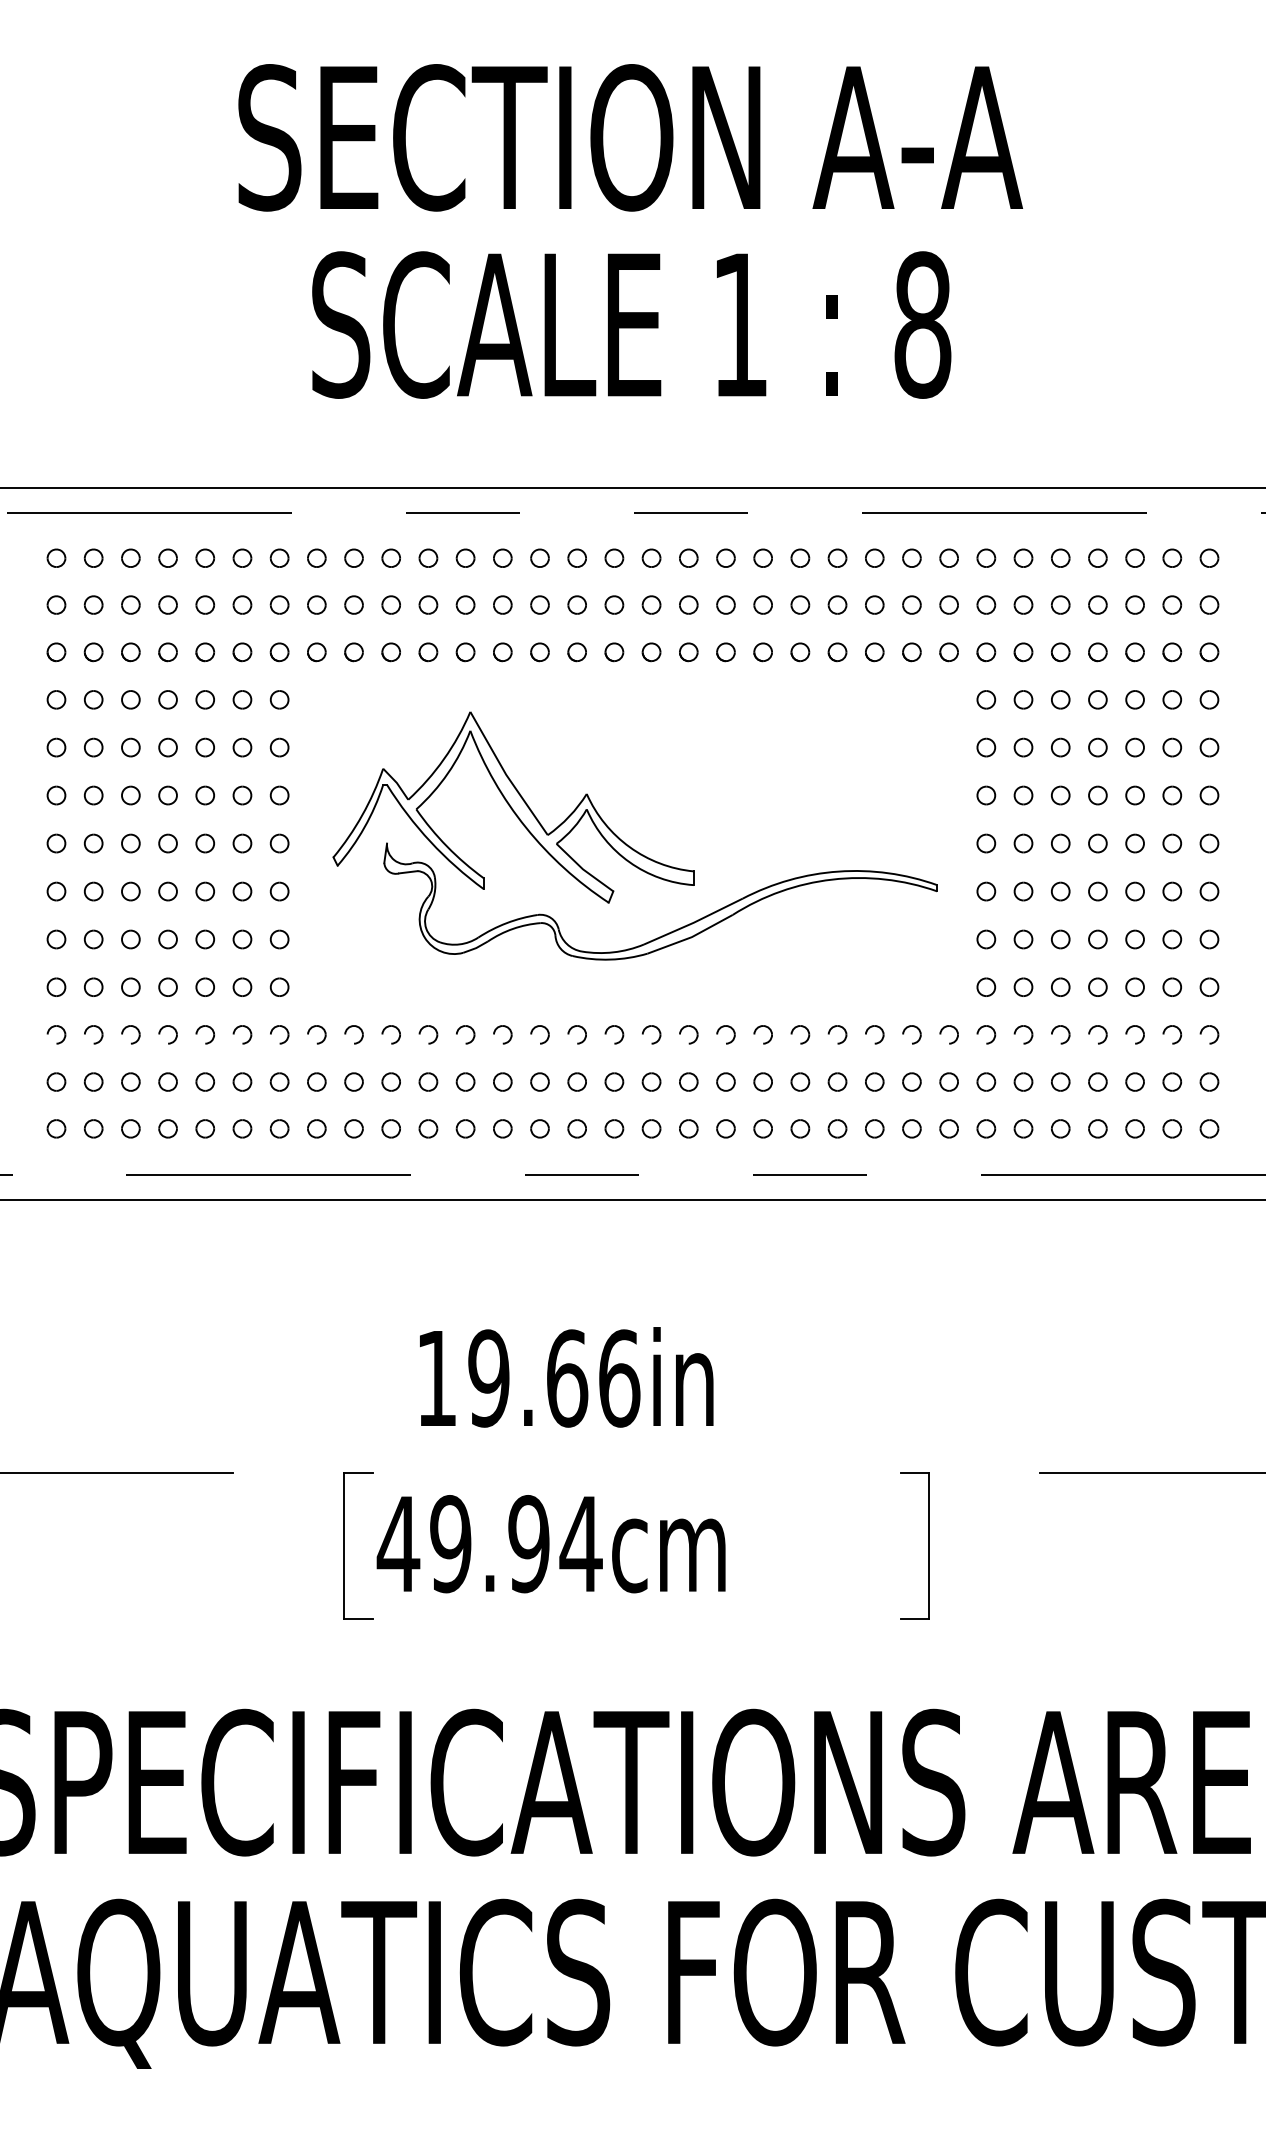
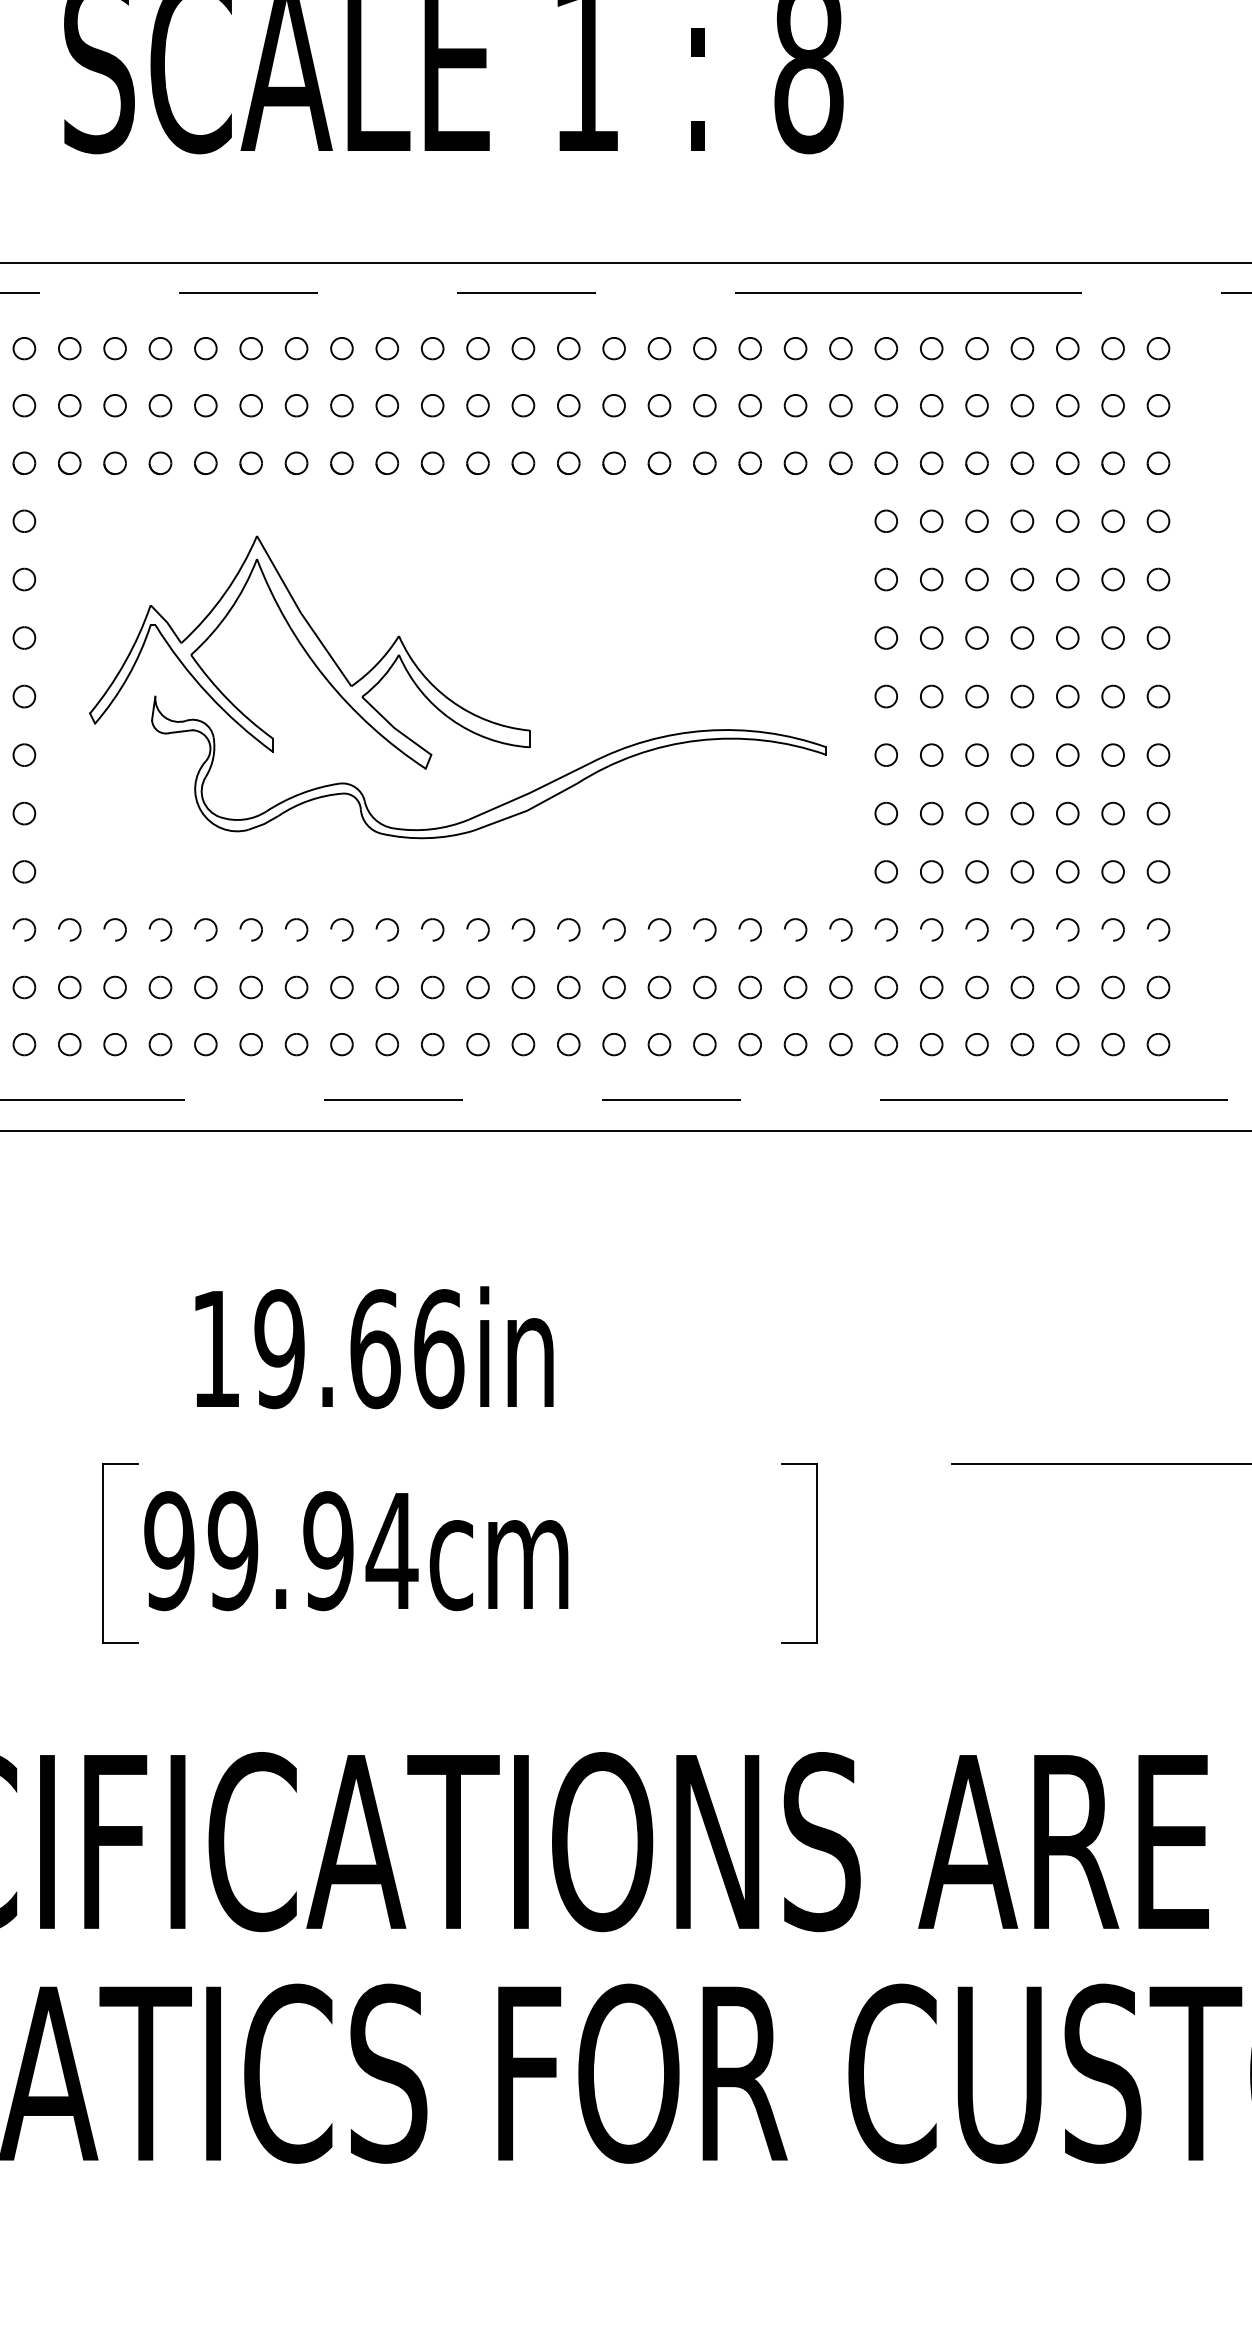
text: (398, 1544) -> (169, 1551), 49.94cm -> 99.94cm

